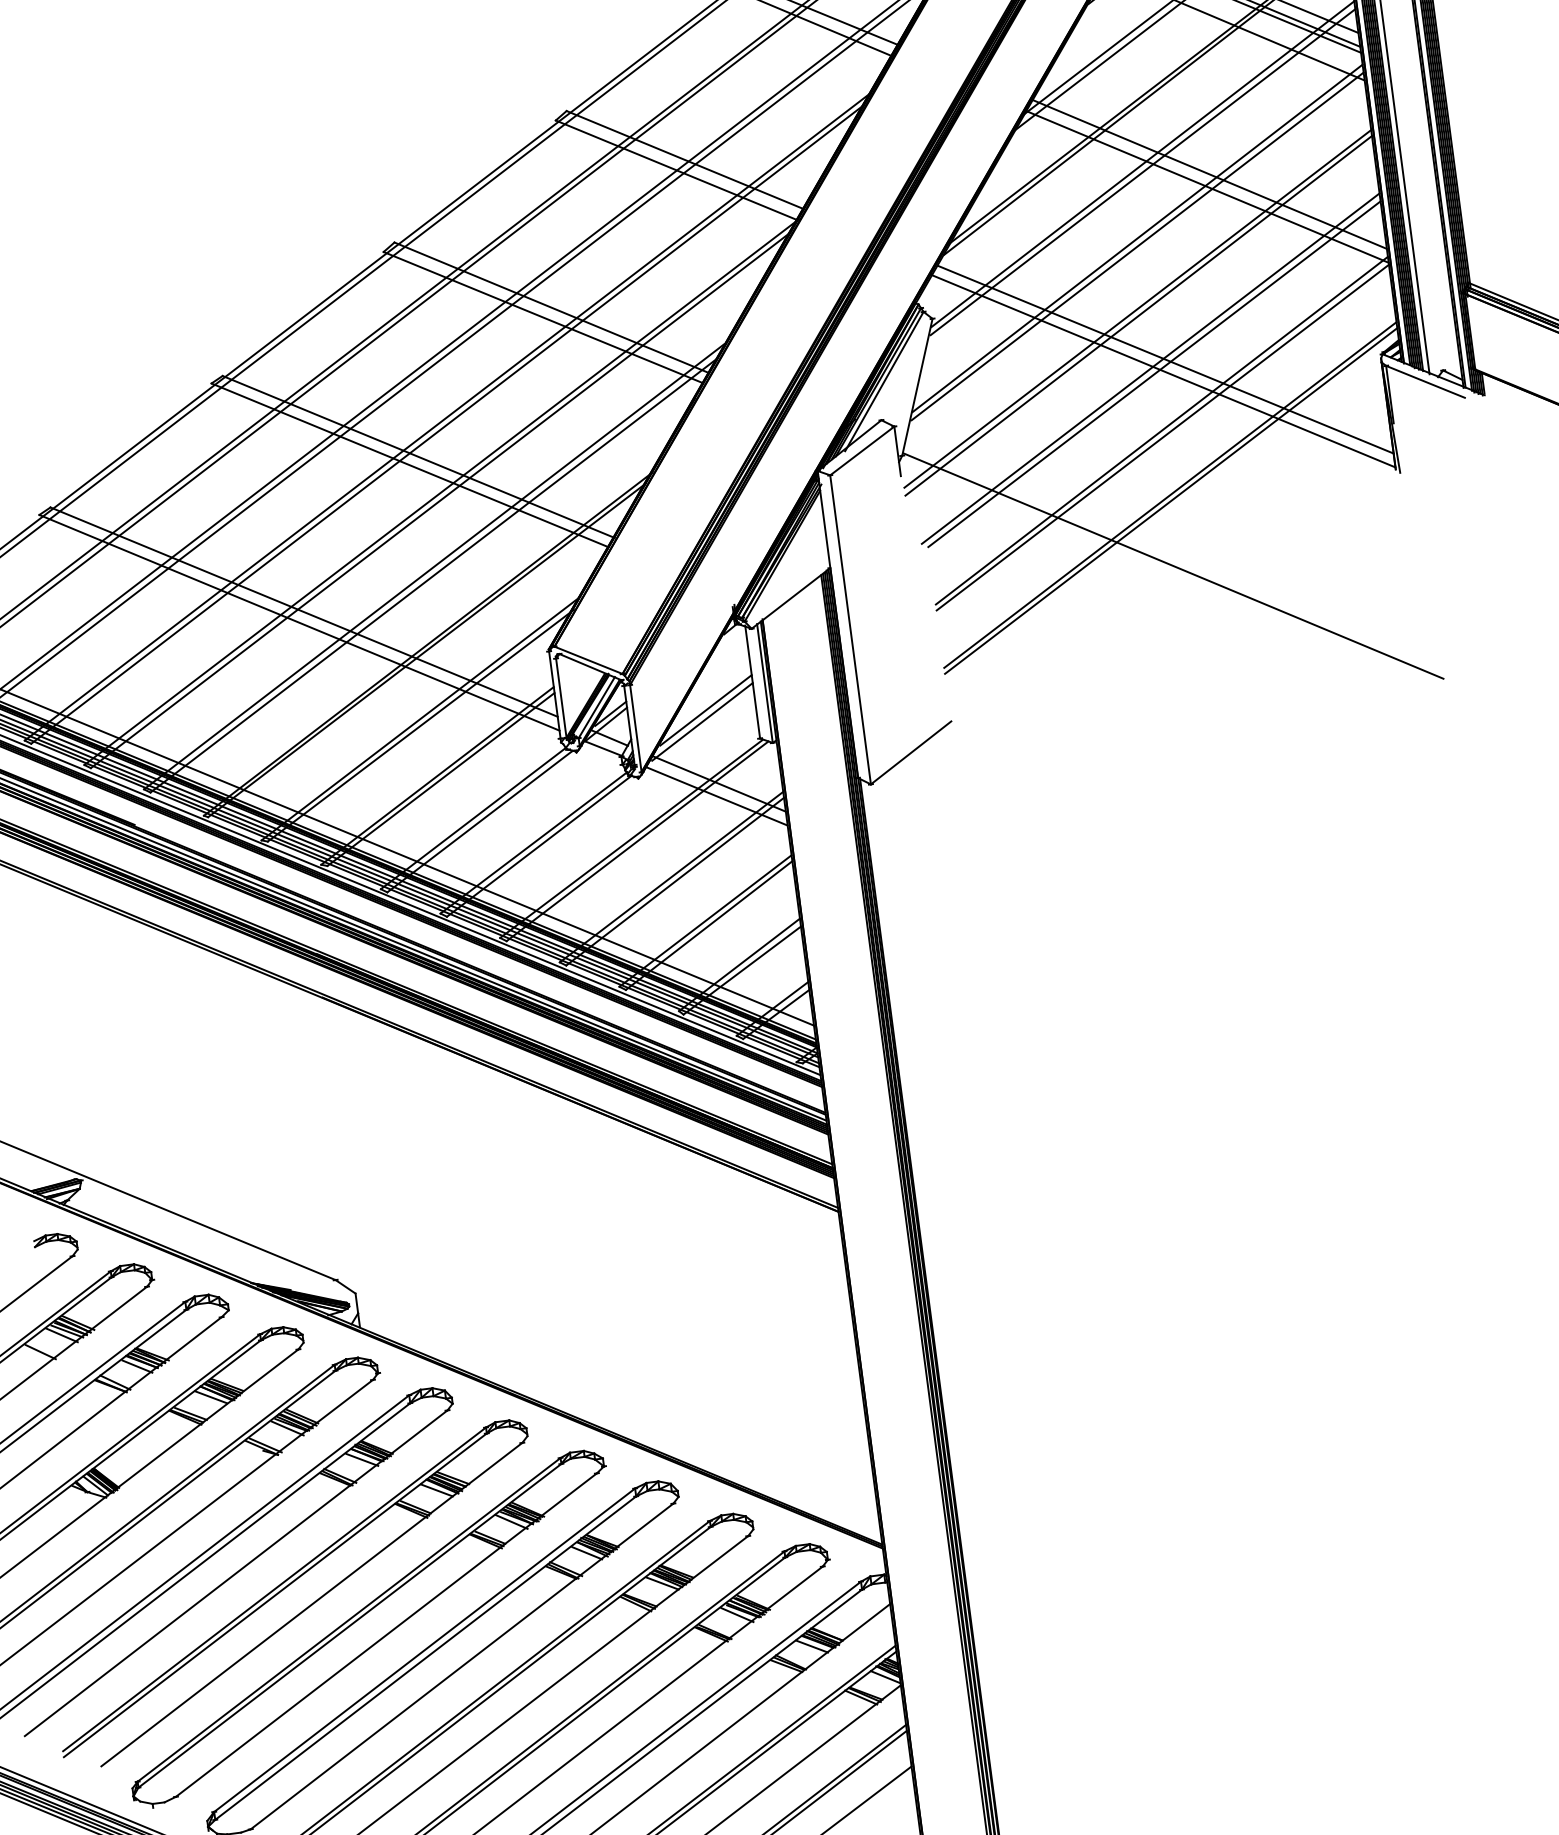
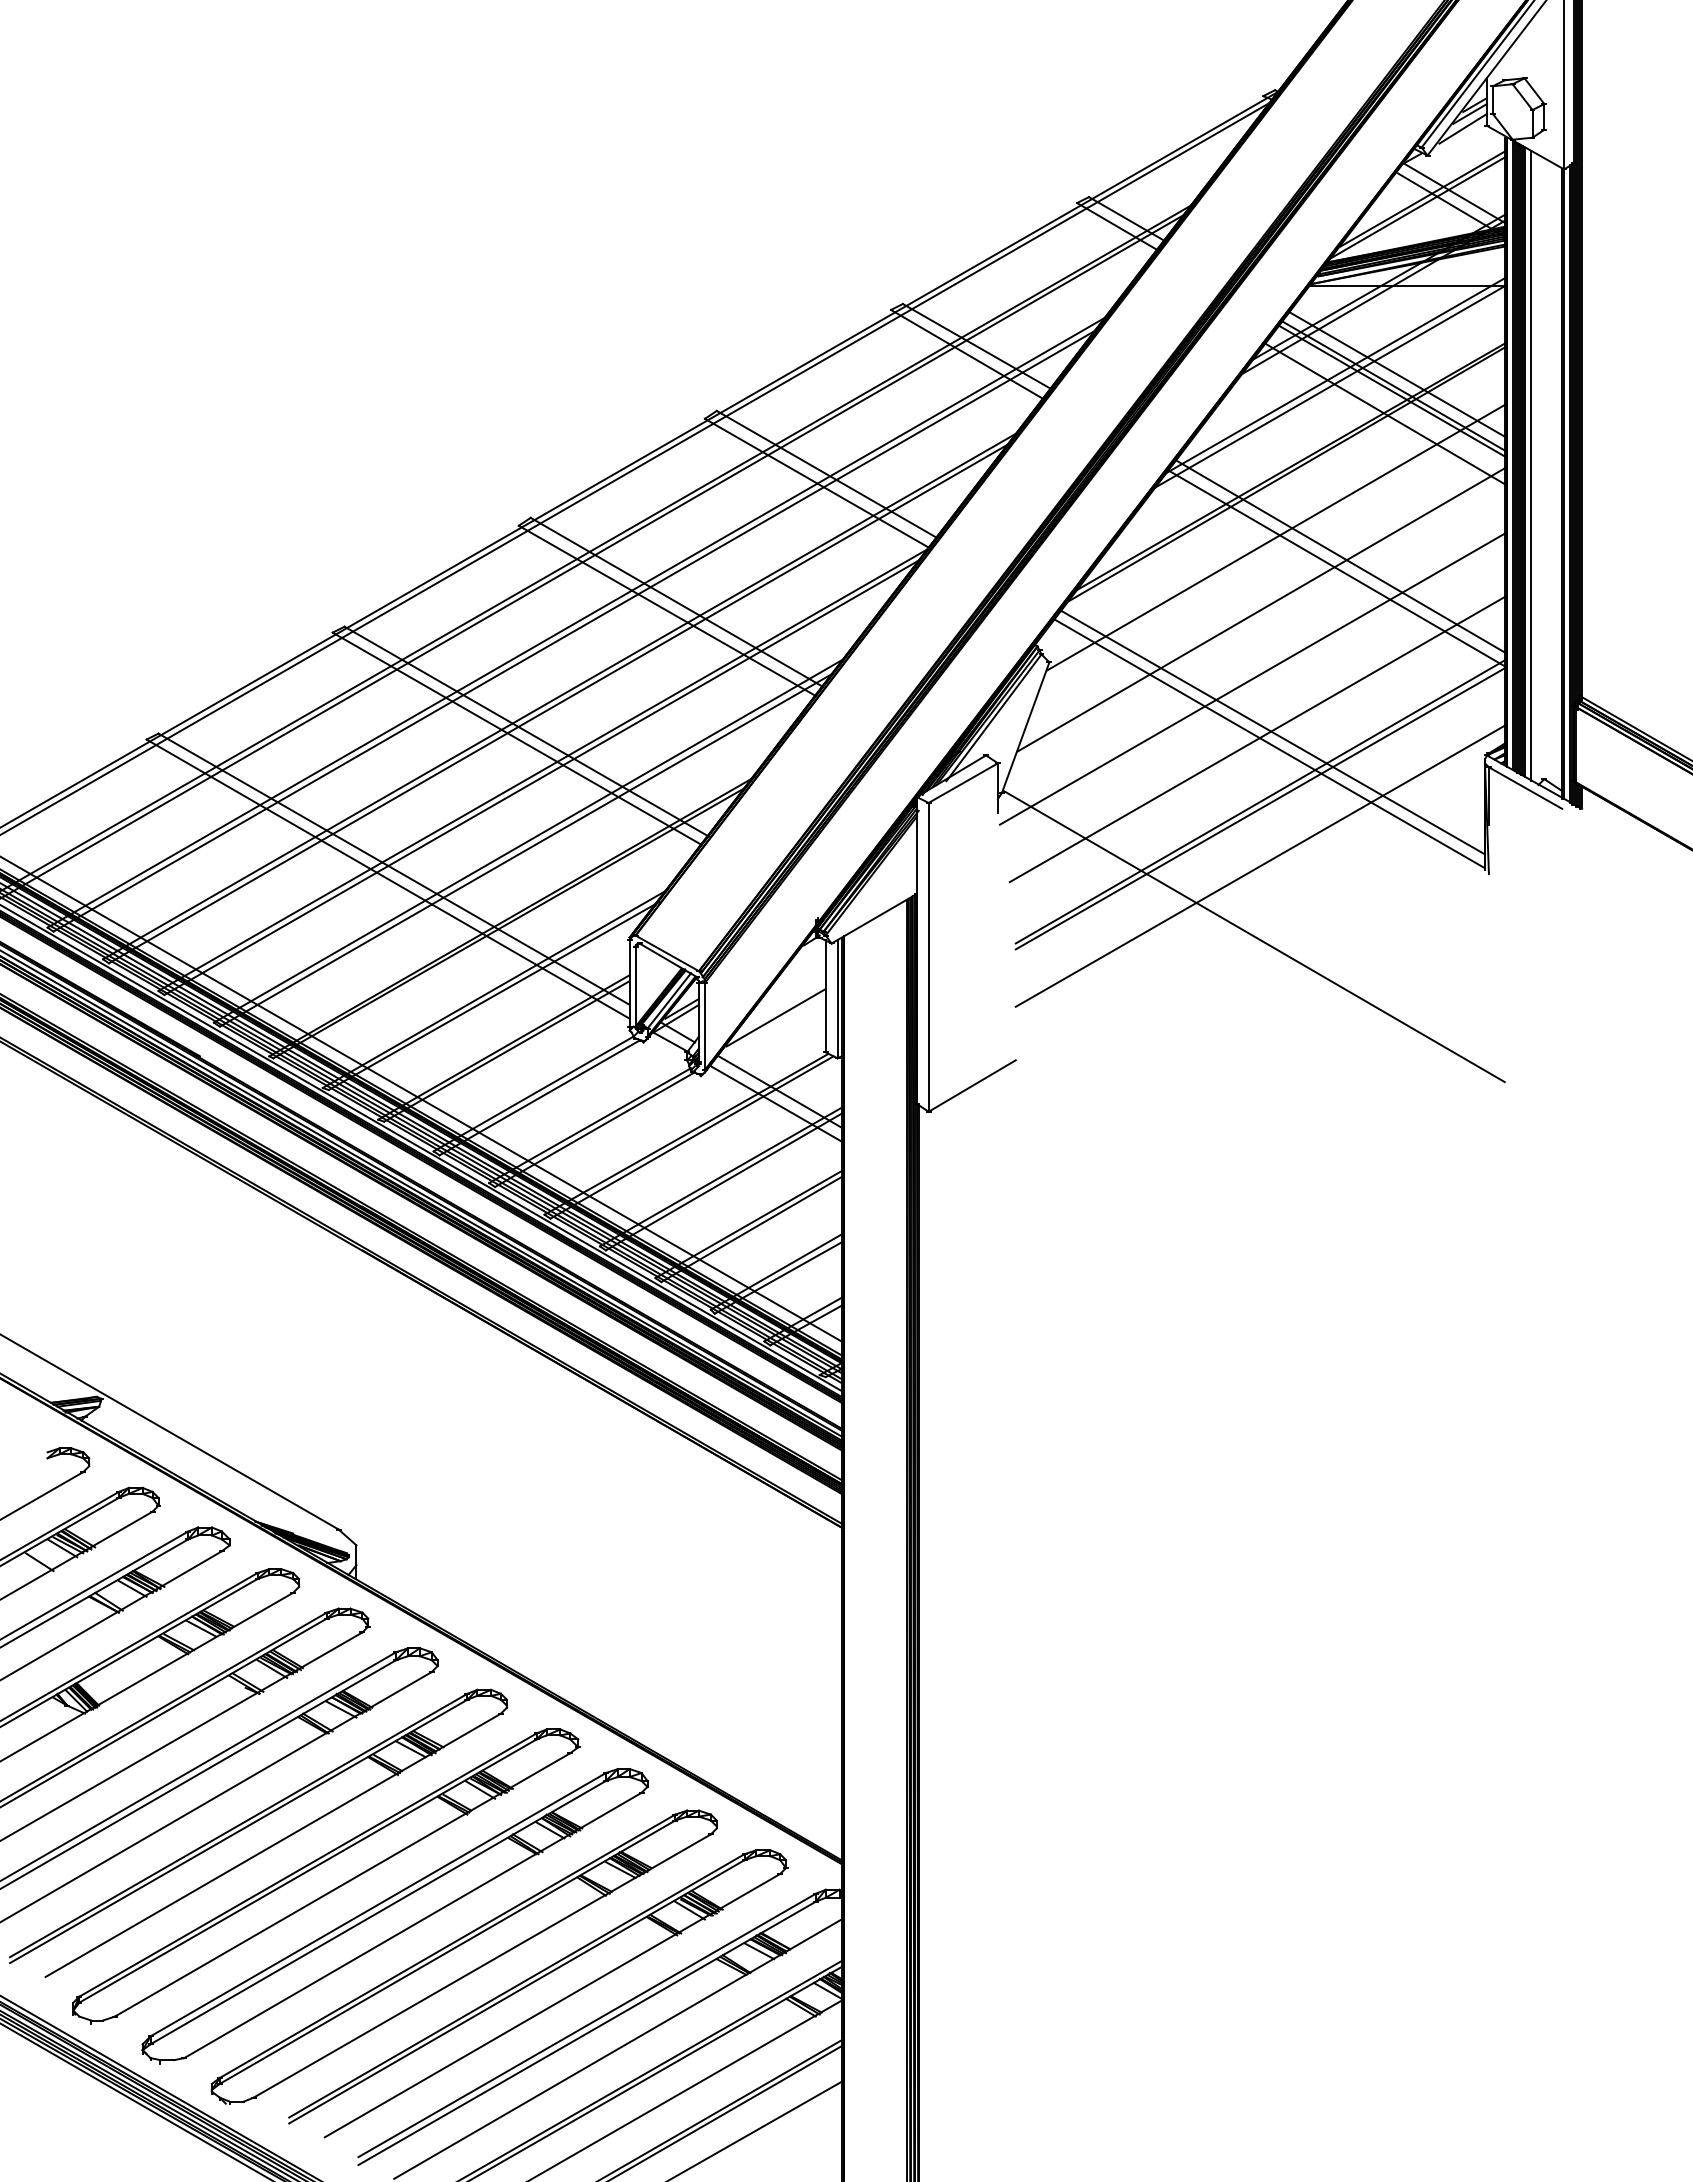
line: (1142, 172) -> (1274, 545), removed
line: (1136, 246) -> (1259, 617), removed
line: (1137, 315) -> (1251, 685), removed
line: (1153, 374) -> (1259, 745), removed
line: (1170, 500) -> (1259, 871), removed
line: (701, 721) -> (770, 1028), removed

